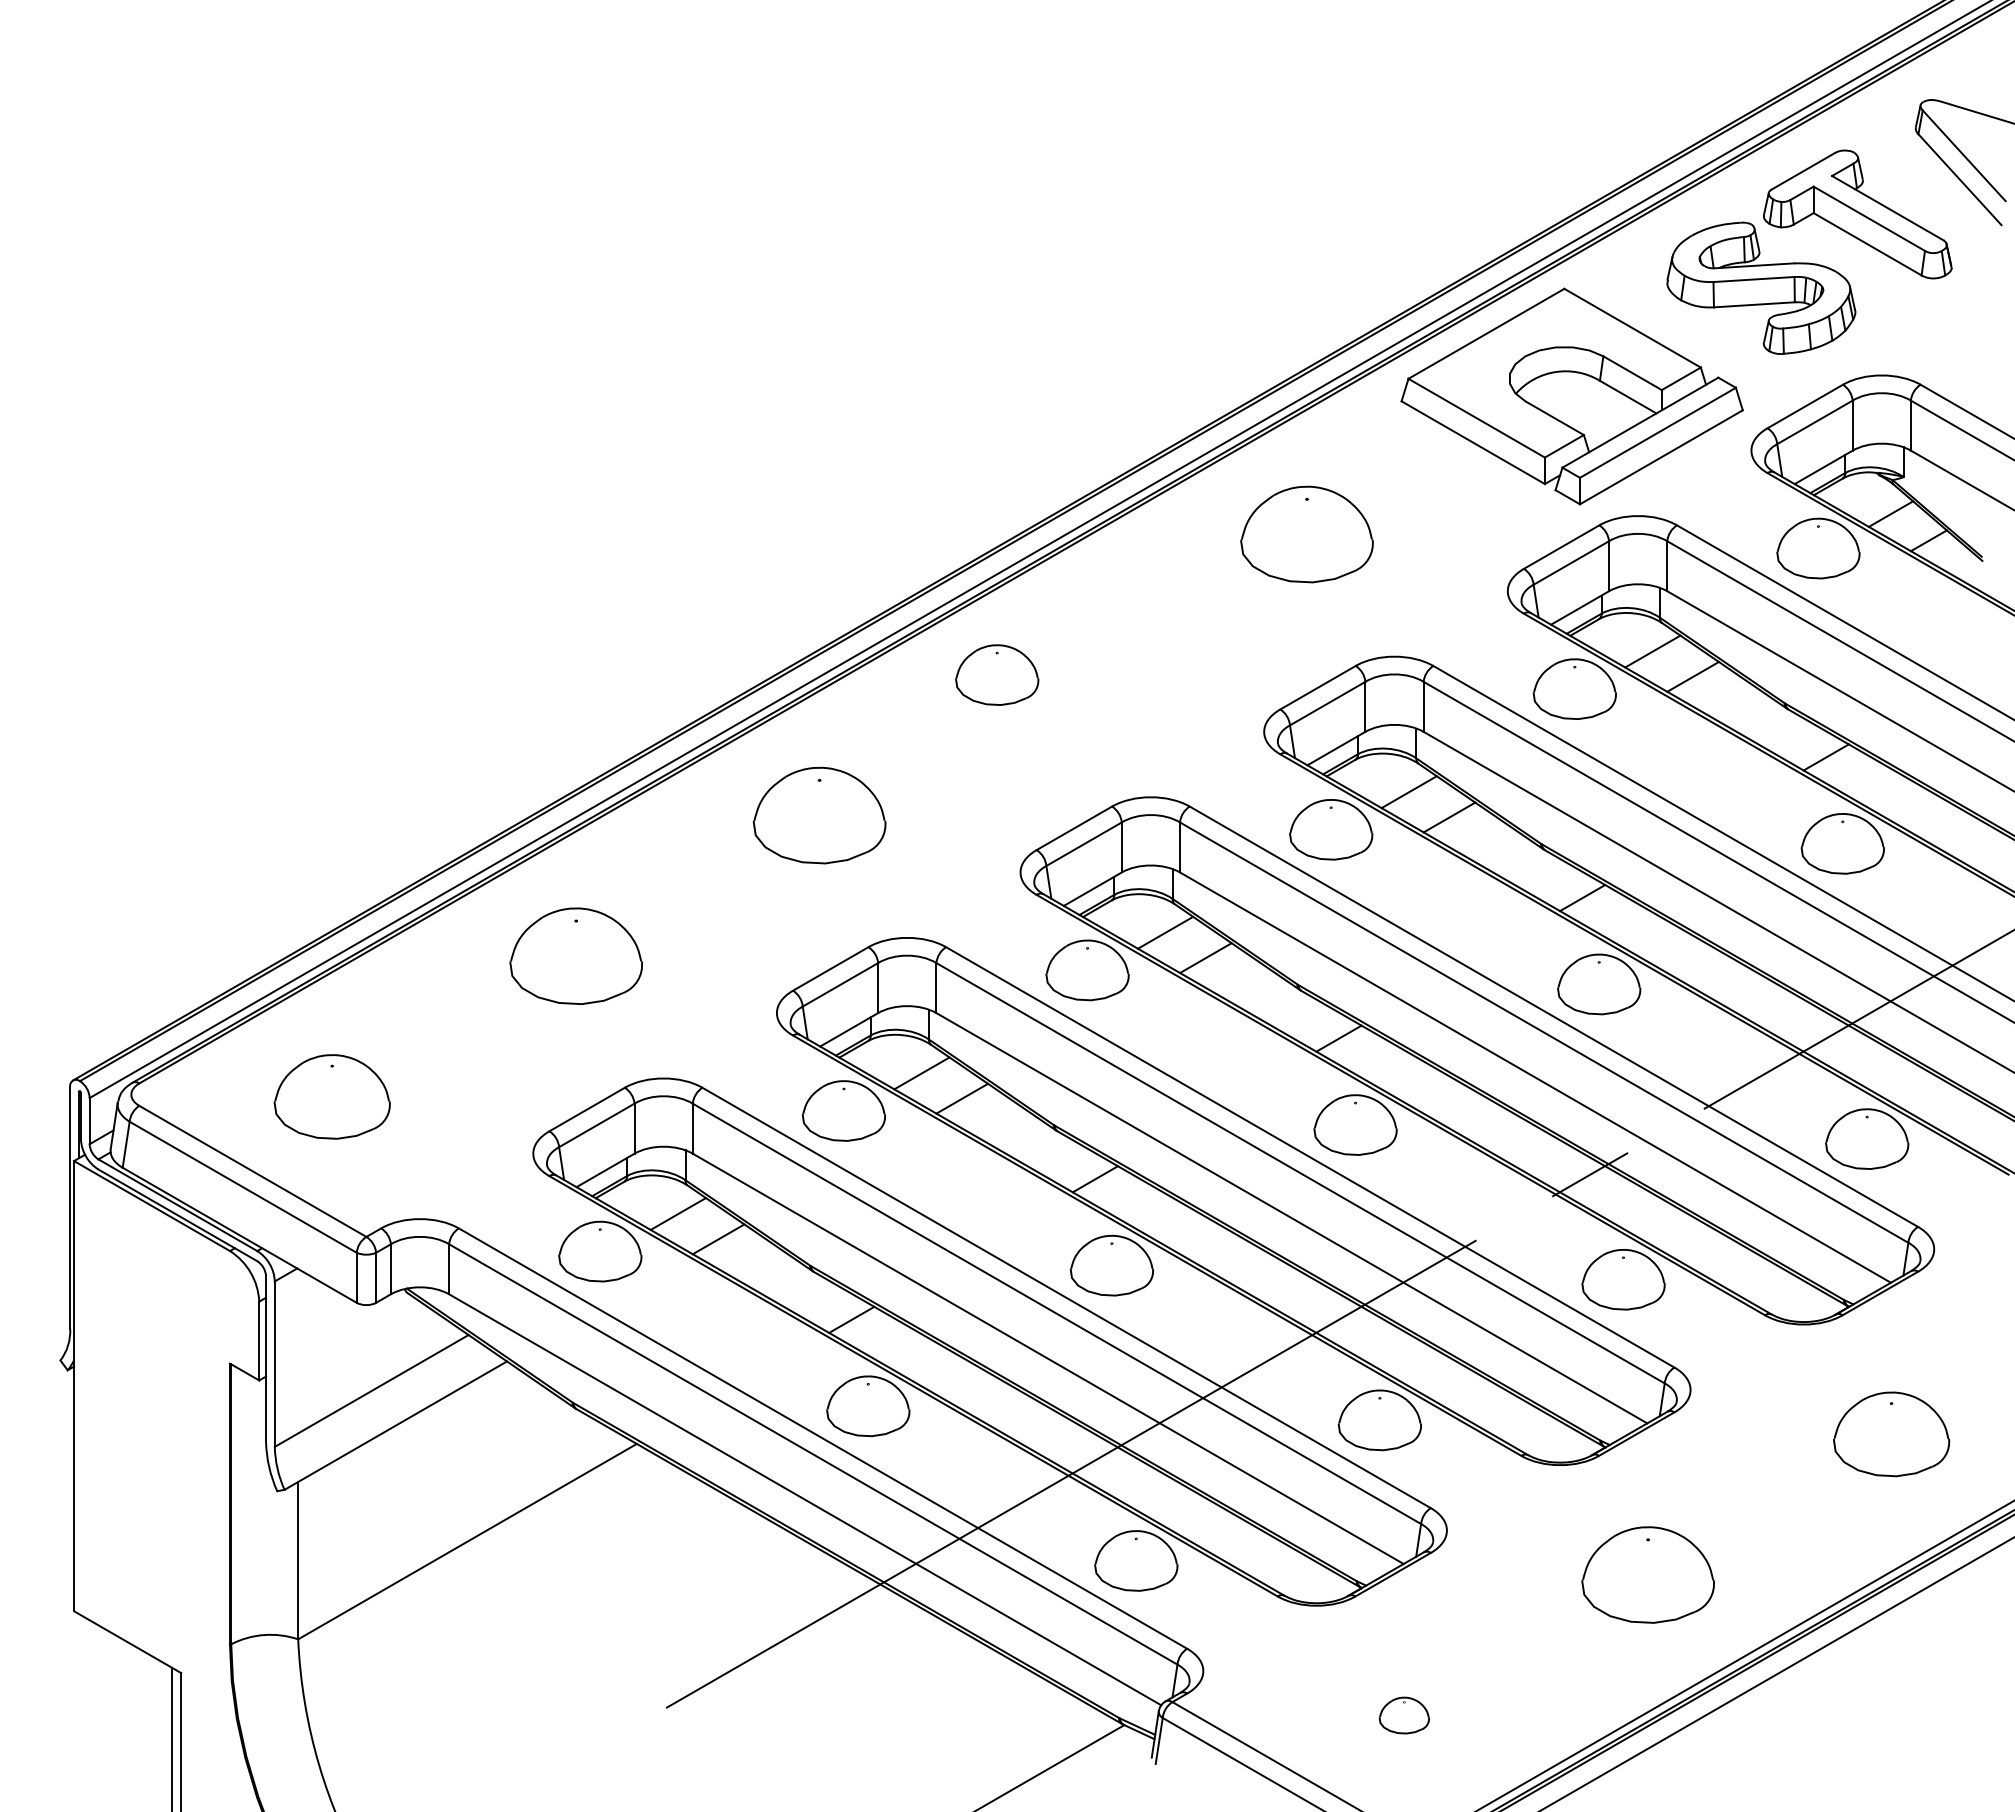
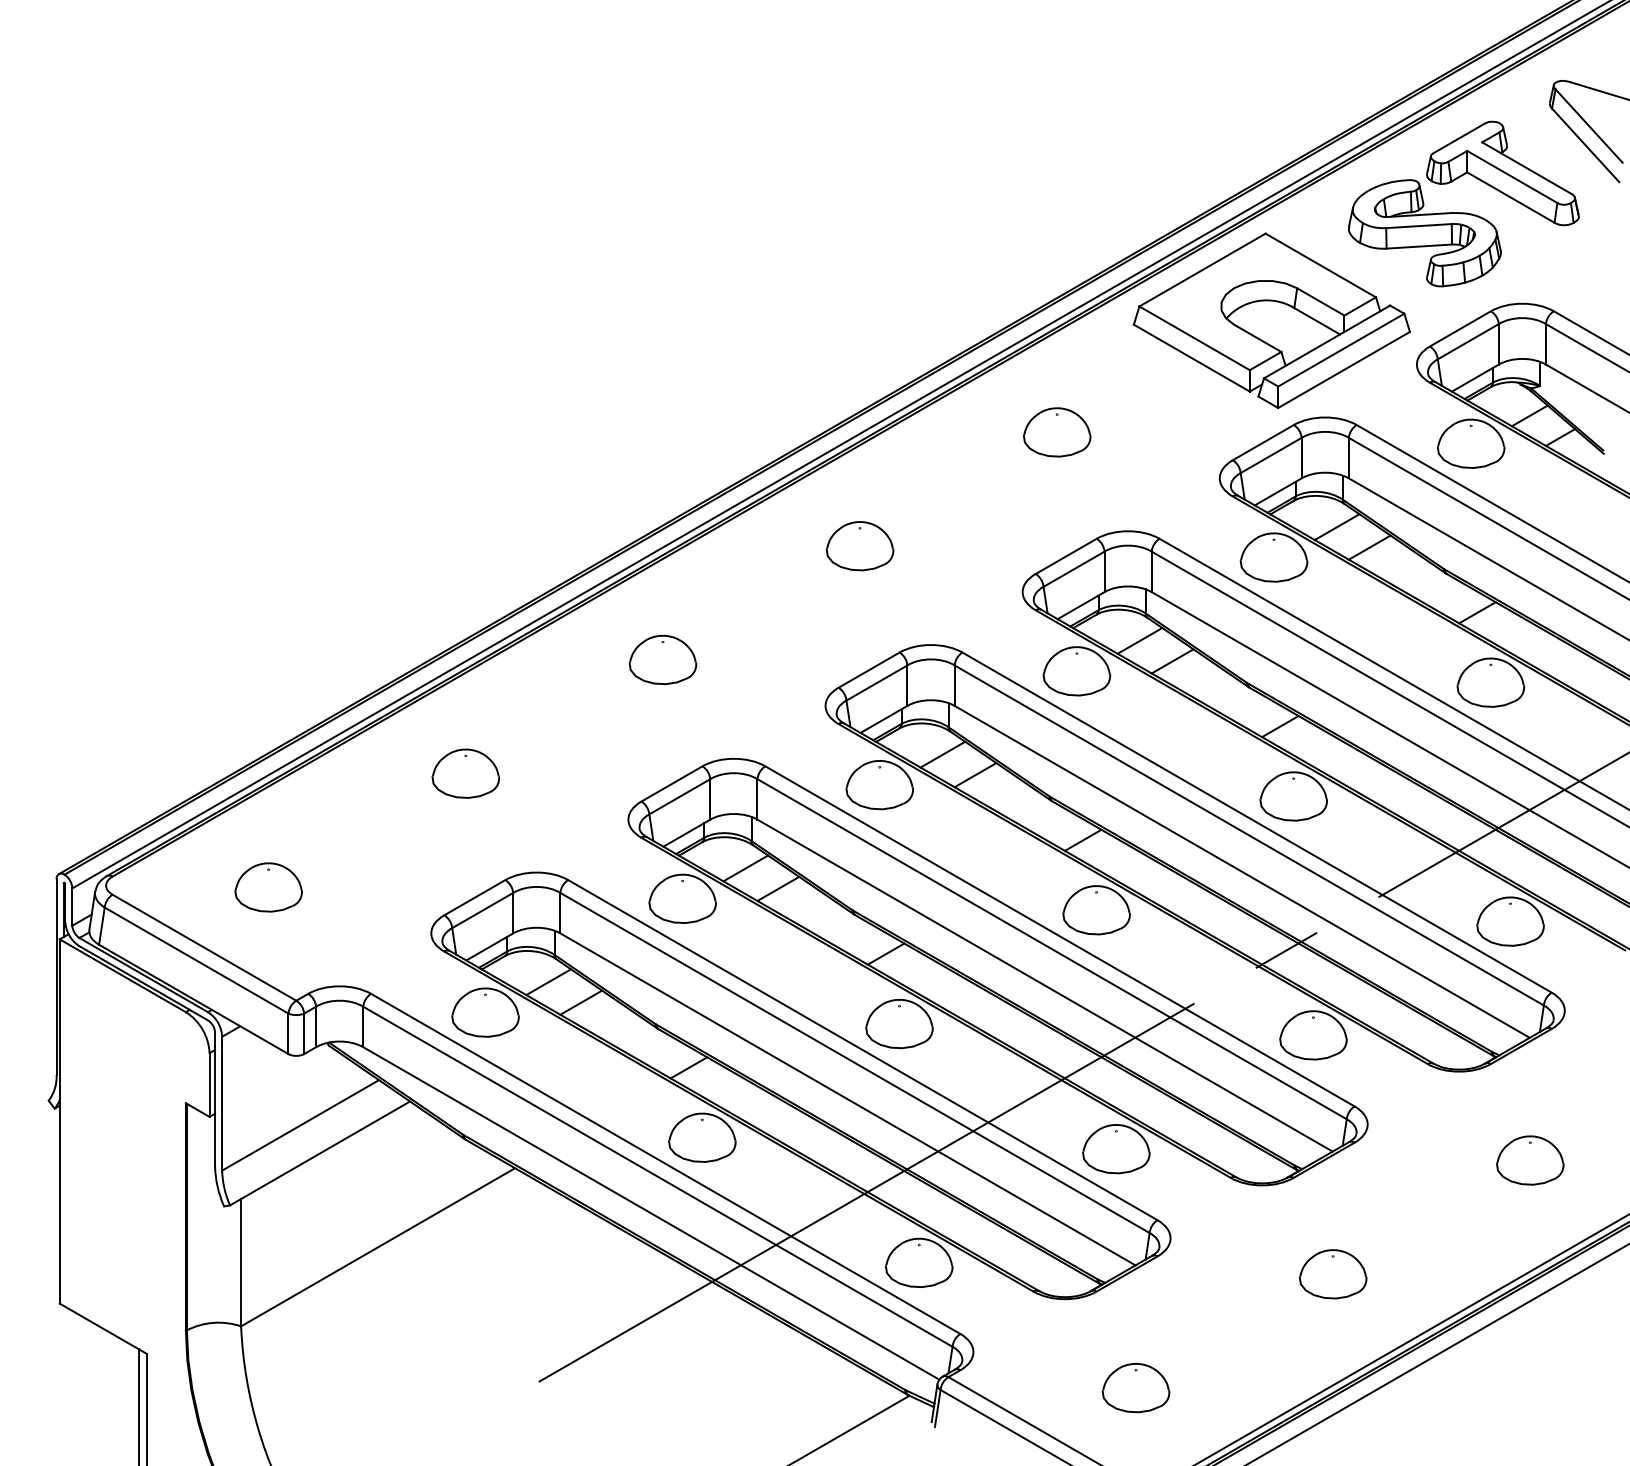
part: (1306, 534) -> (1056, 432), size x0.62
part: (997, 674) -> (860, 545), moved
part: (819, 815) -> (662, 659), size x0.62
part: (575, 956) -> (465, 773), size x0.62
part: (332, 1096) -> (268, 887), size x0.71
part: (1891, 1434) -> (1530, 1160), size x0.71
part: (1647, 1574) -> (1332, 1273), size x0.62
part: (1404, 1715) -> (1136, 1387), size x1.67

